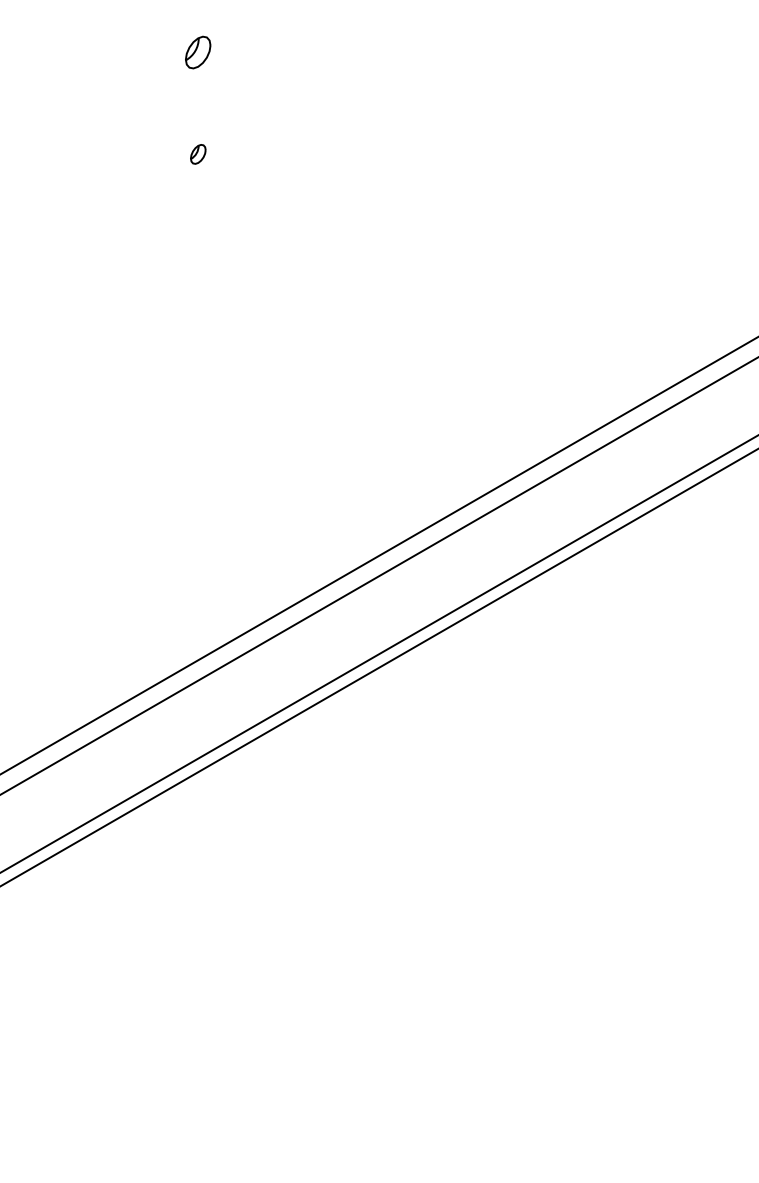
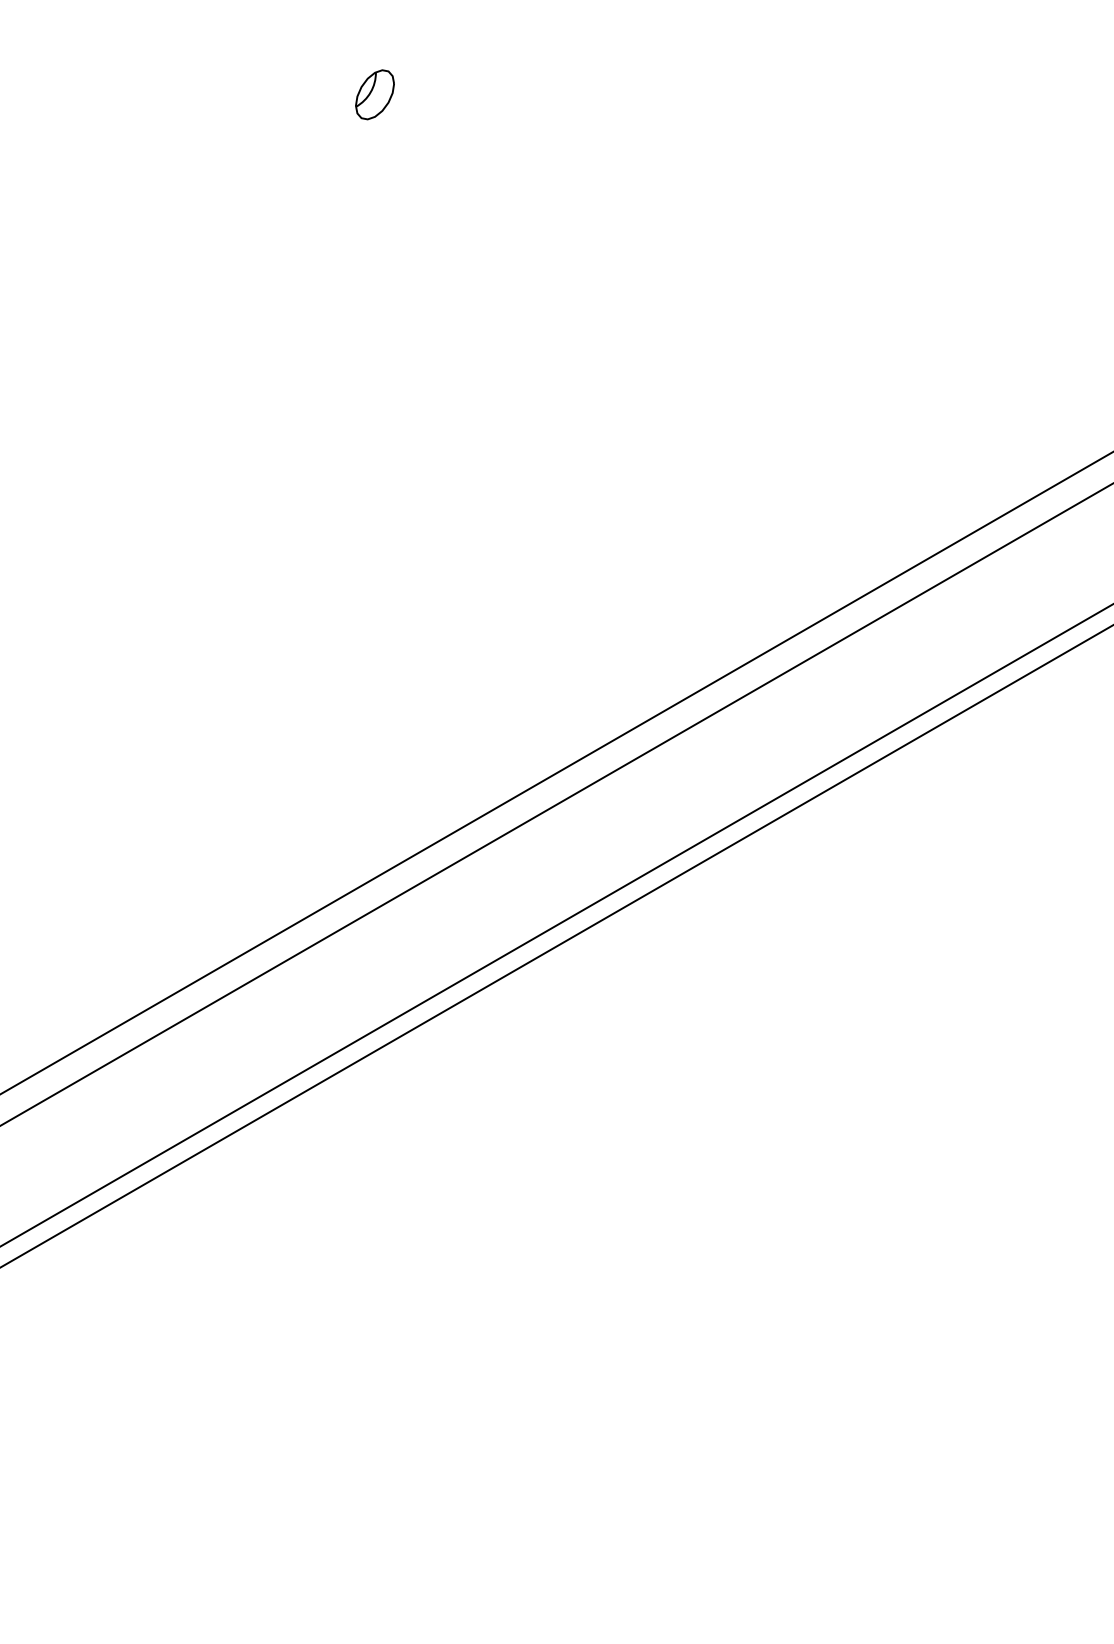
part: (198, 154) -> (375, 95), size x1.67

